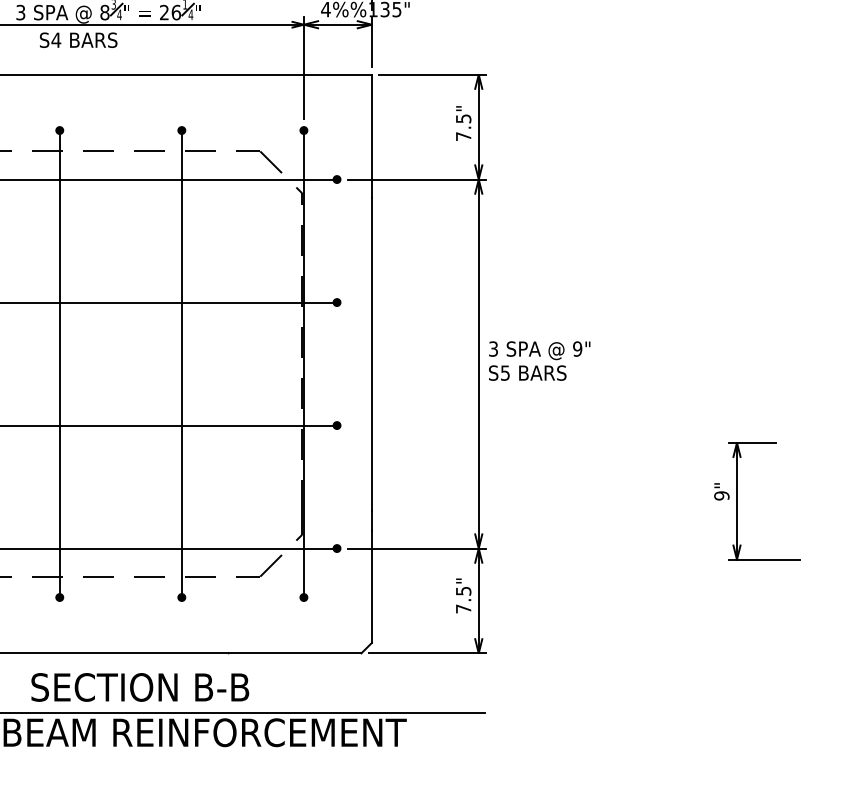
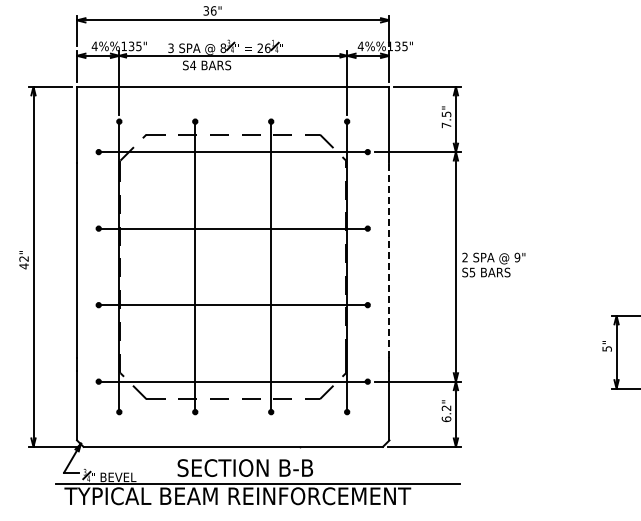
text: (492, 348) -> (464, 257), 3 -> 2
line: (371, 353) -> (389, 260), solid -> dashed
text: (720, 495) -> (606, 348), 9" -> 5"
text: (463, 599) -> (446, 413), 7.5" -> 6.2"

